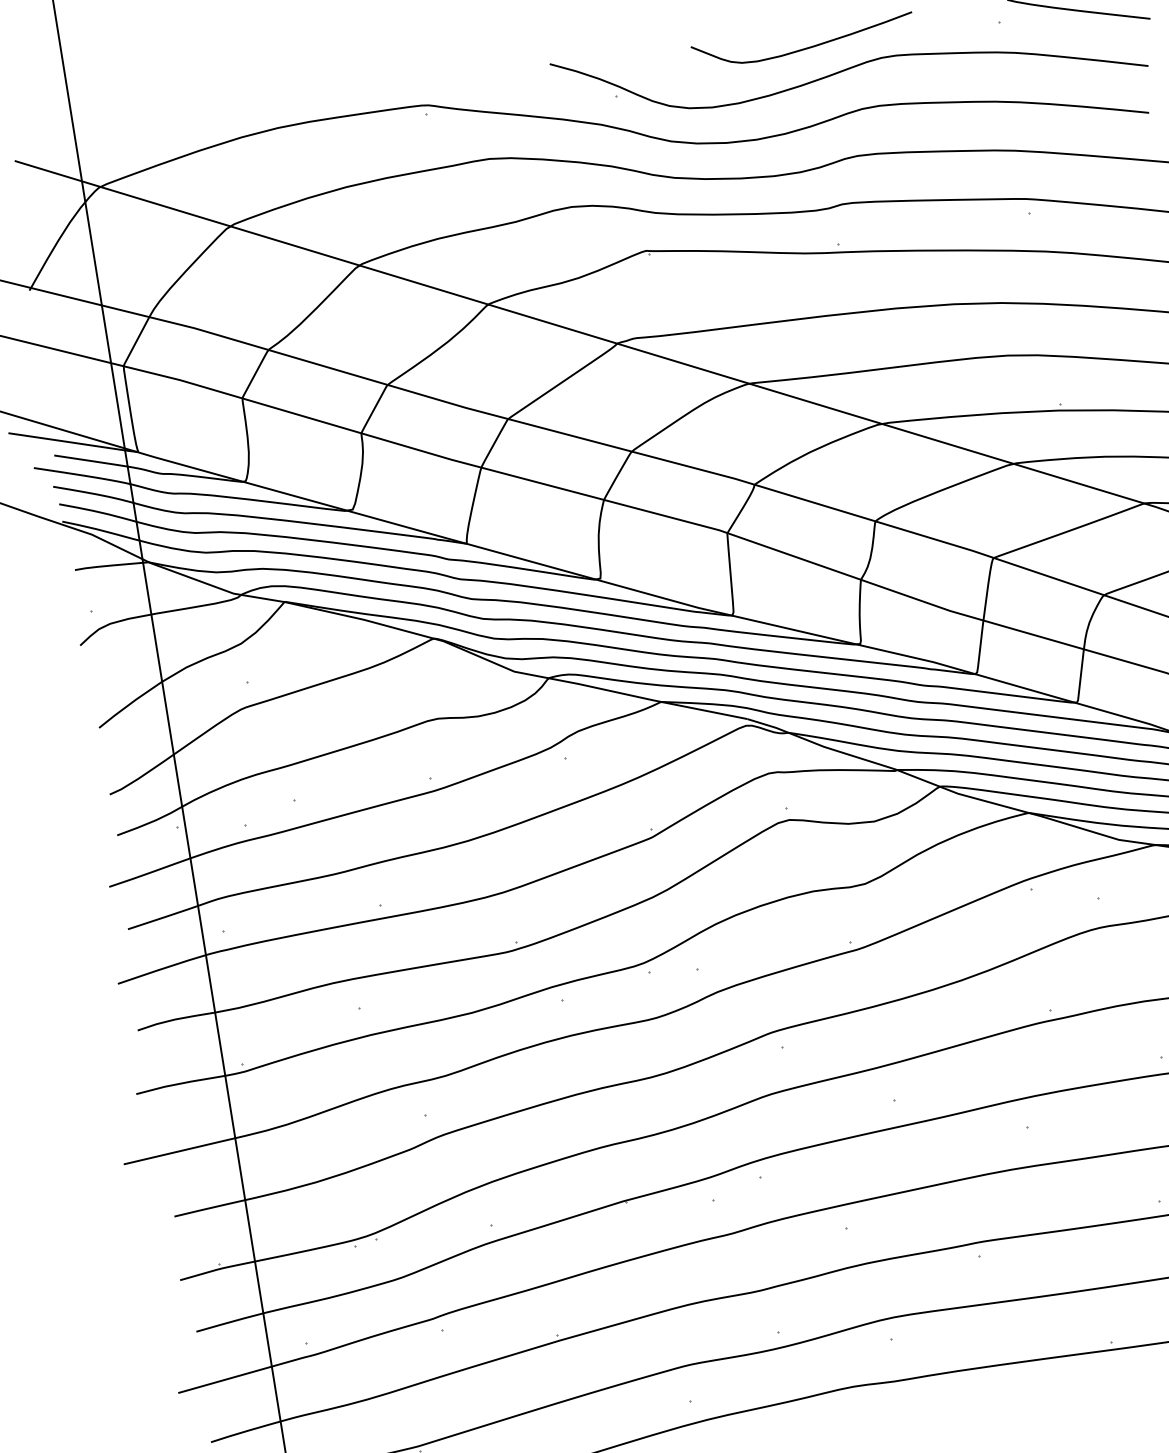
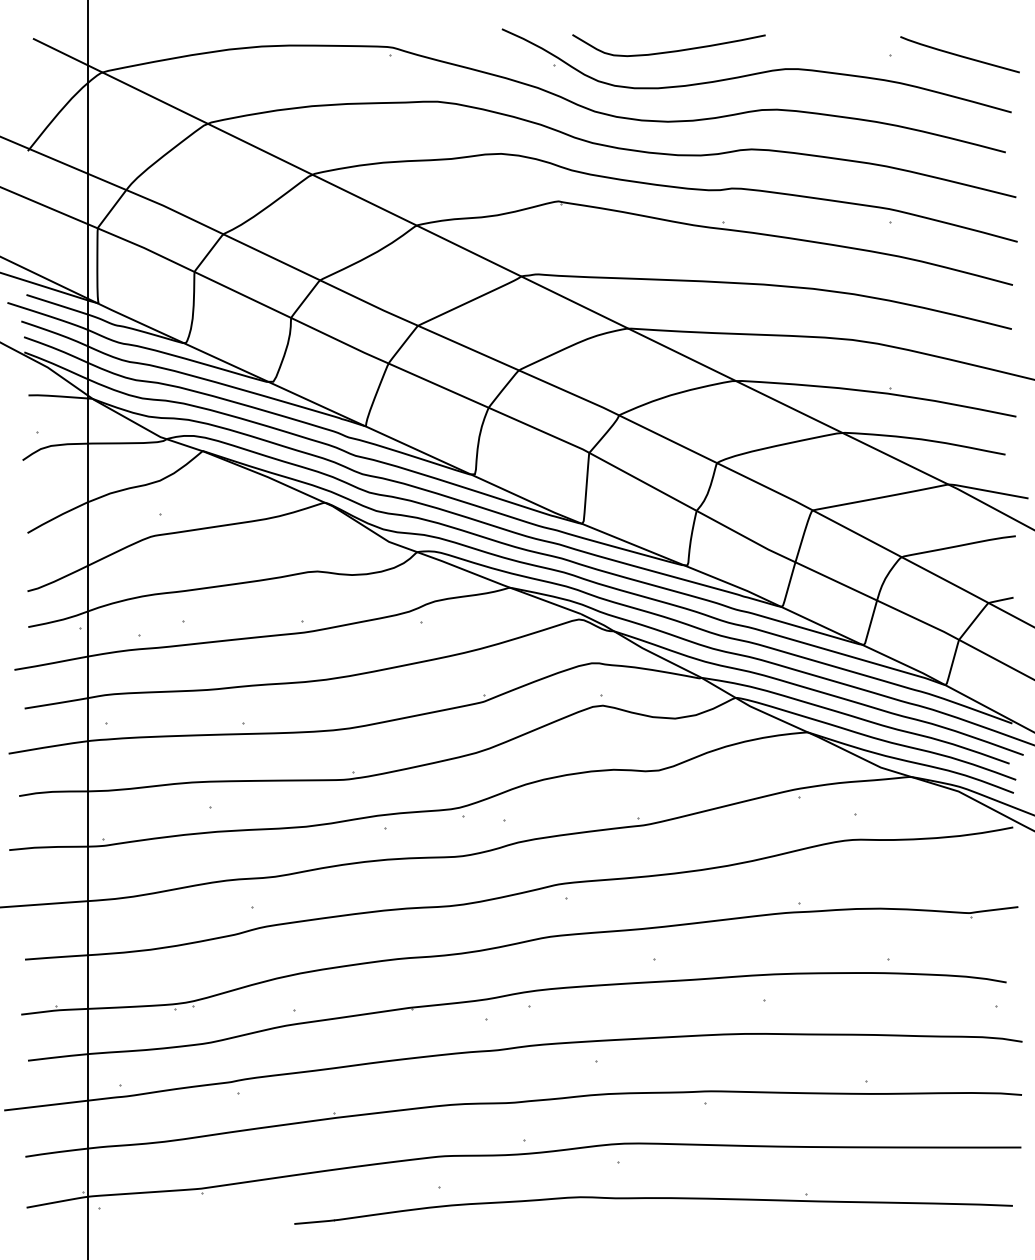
curve: (803, 48) -> (668, 51), moved

